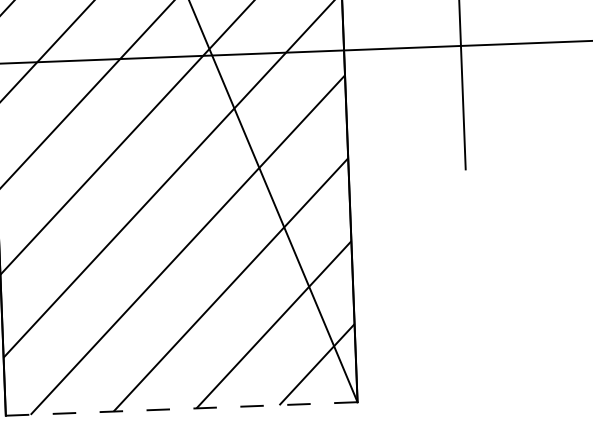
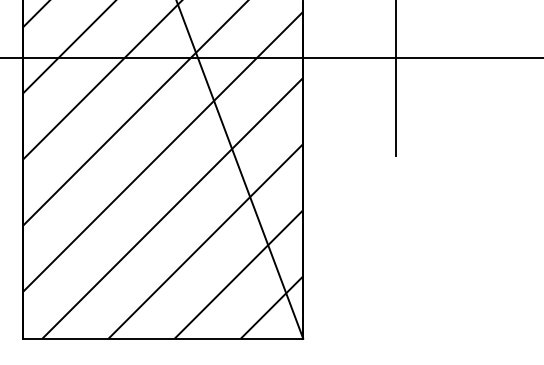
line: (181, 408) -> (162, 338), dashed -> solid

